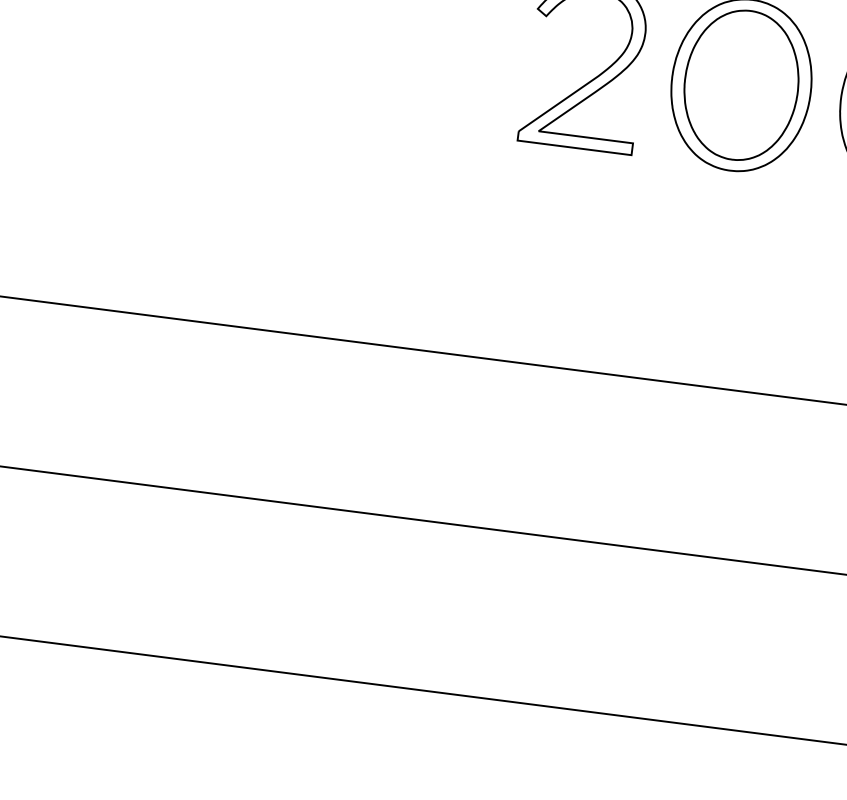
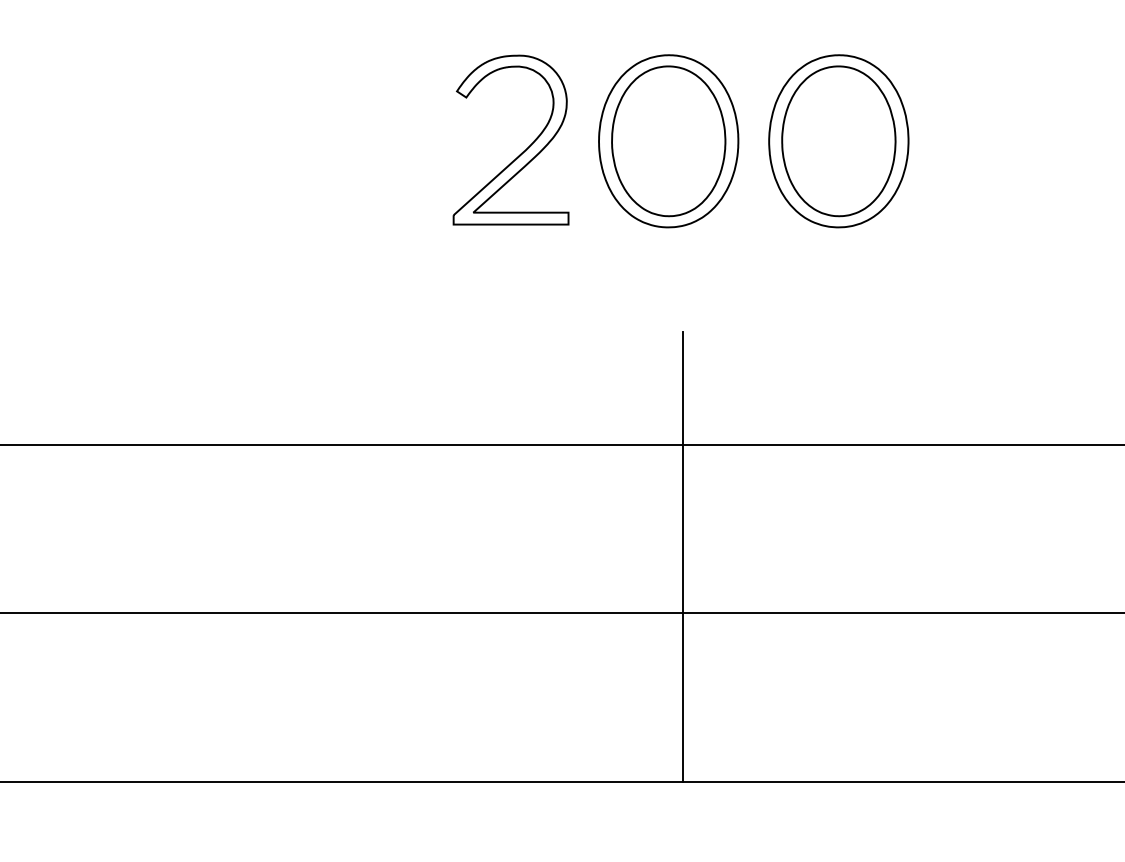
line: (703, 500) -> (683, 557), added

